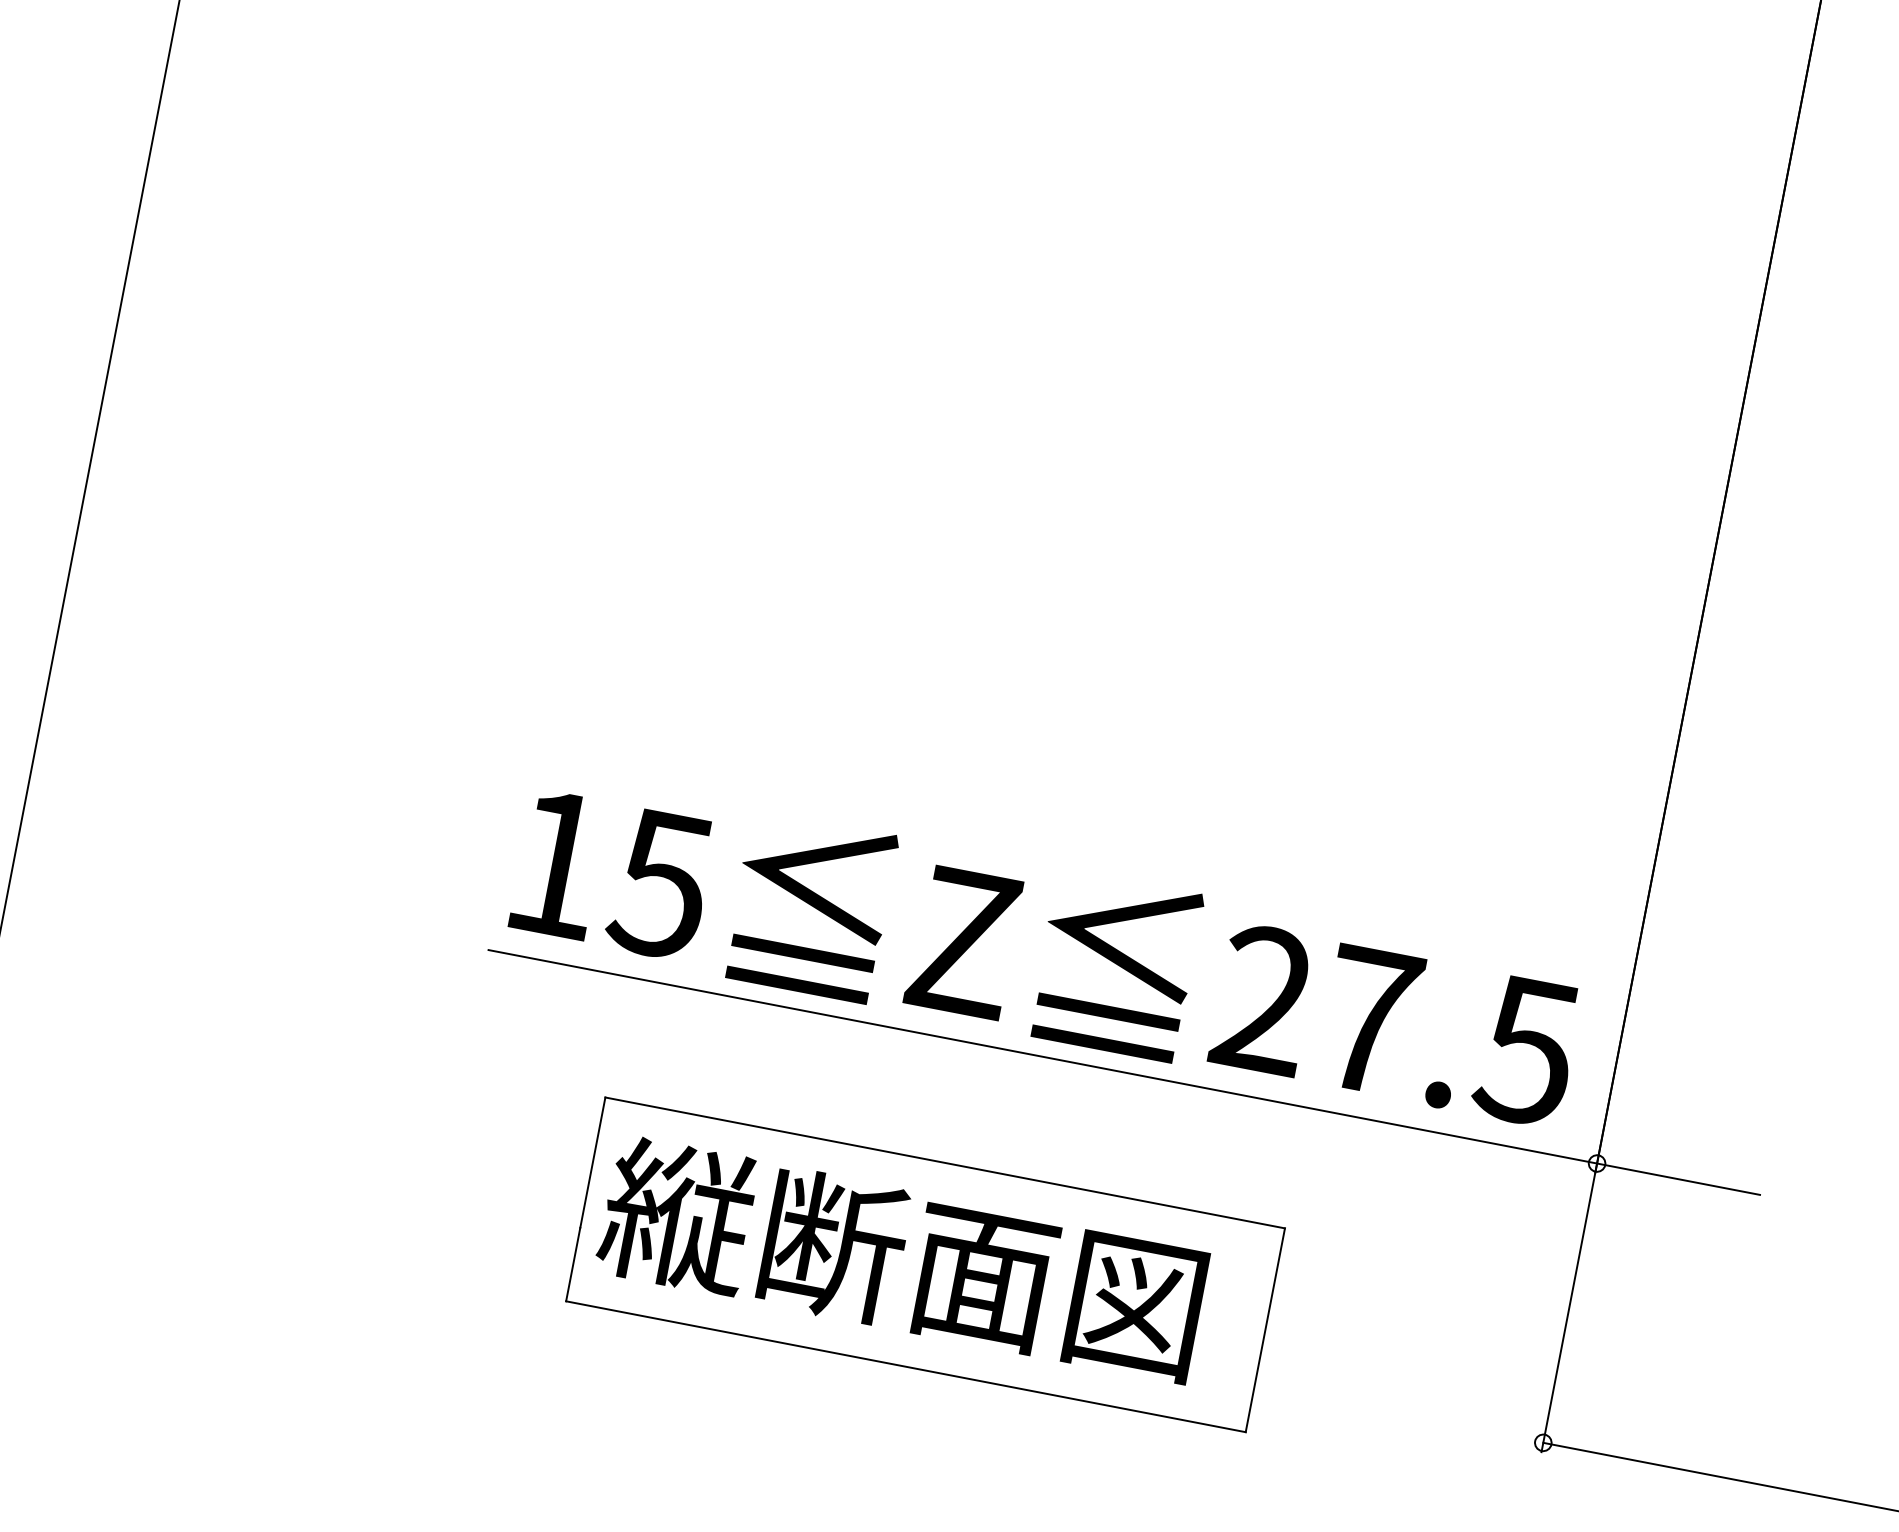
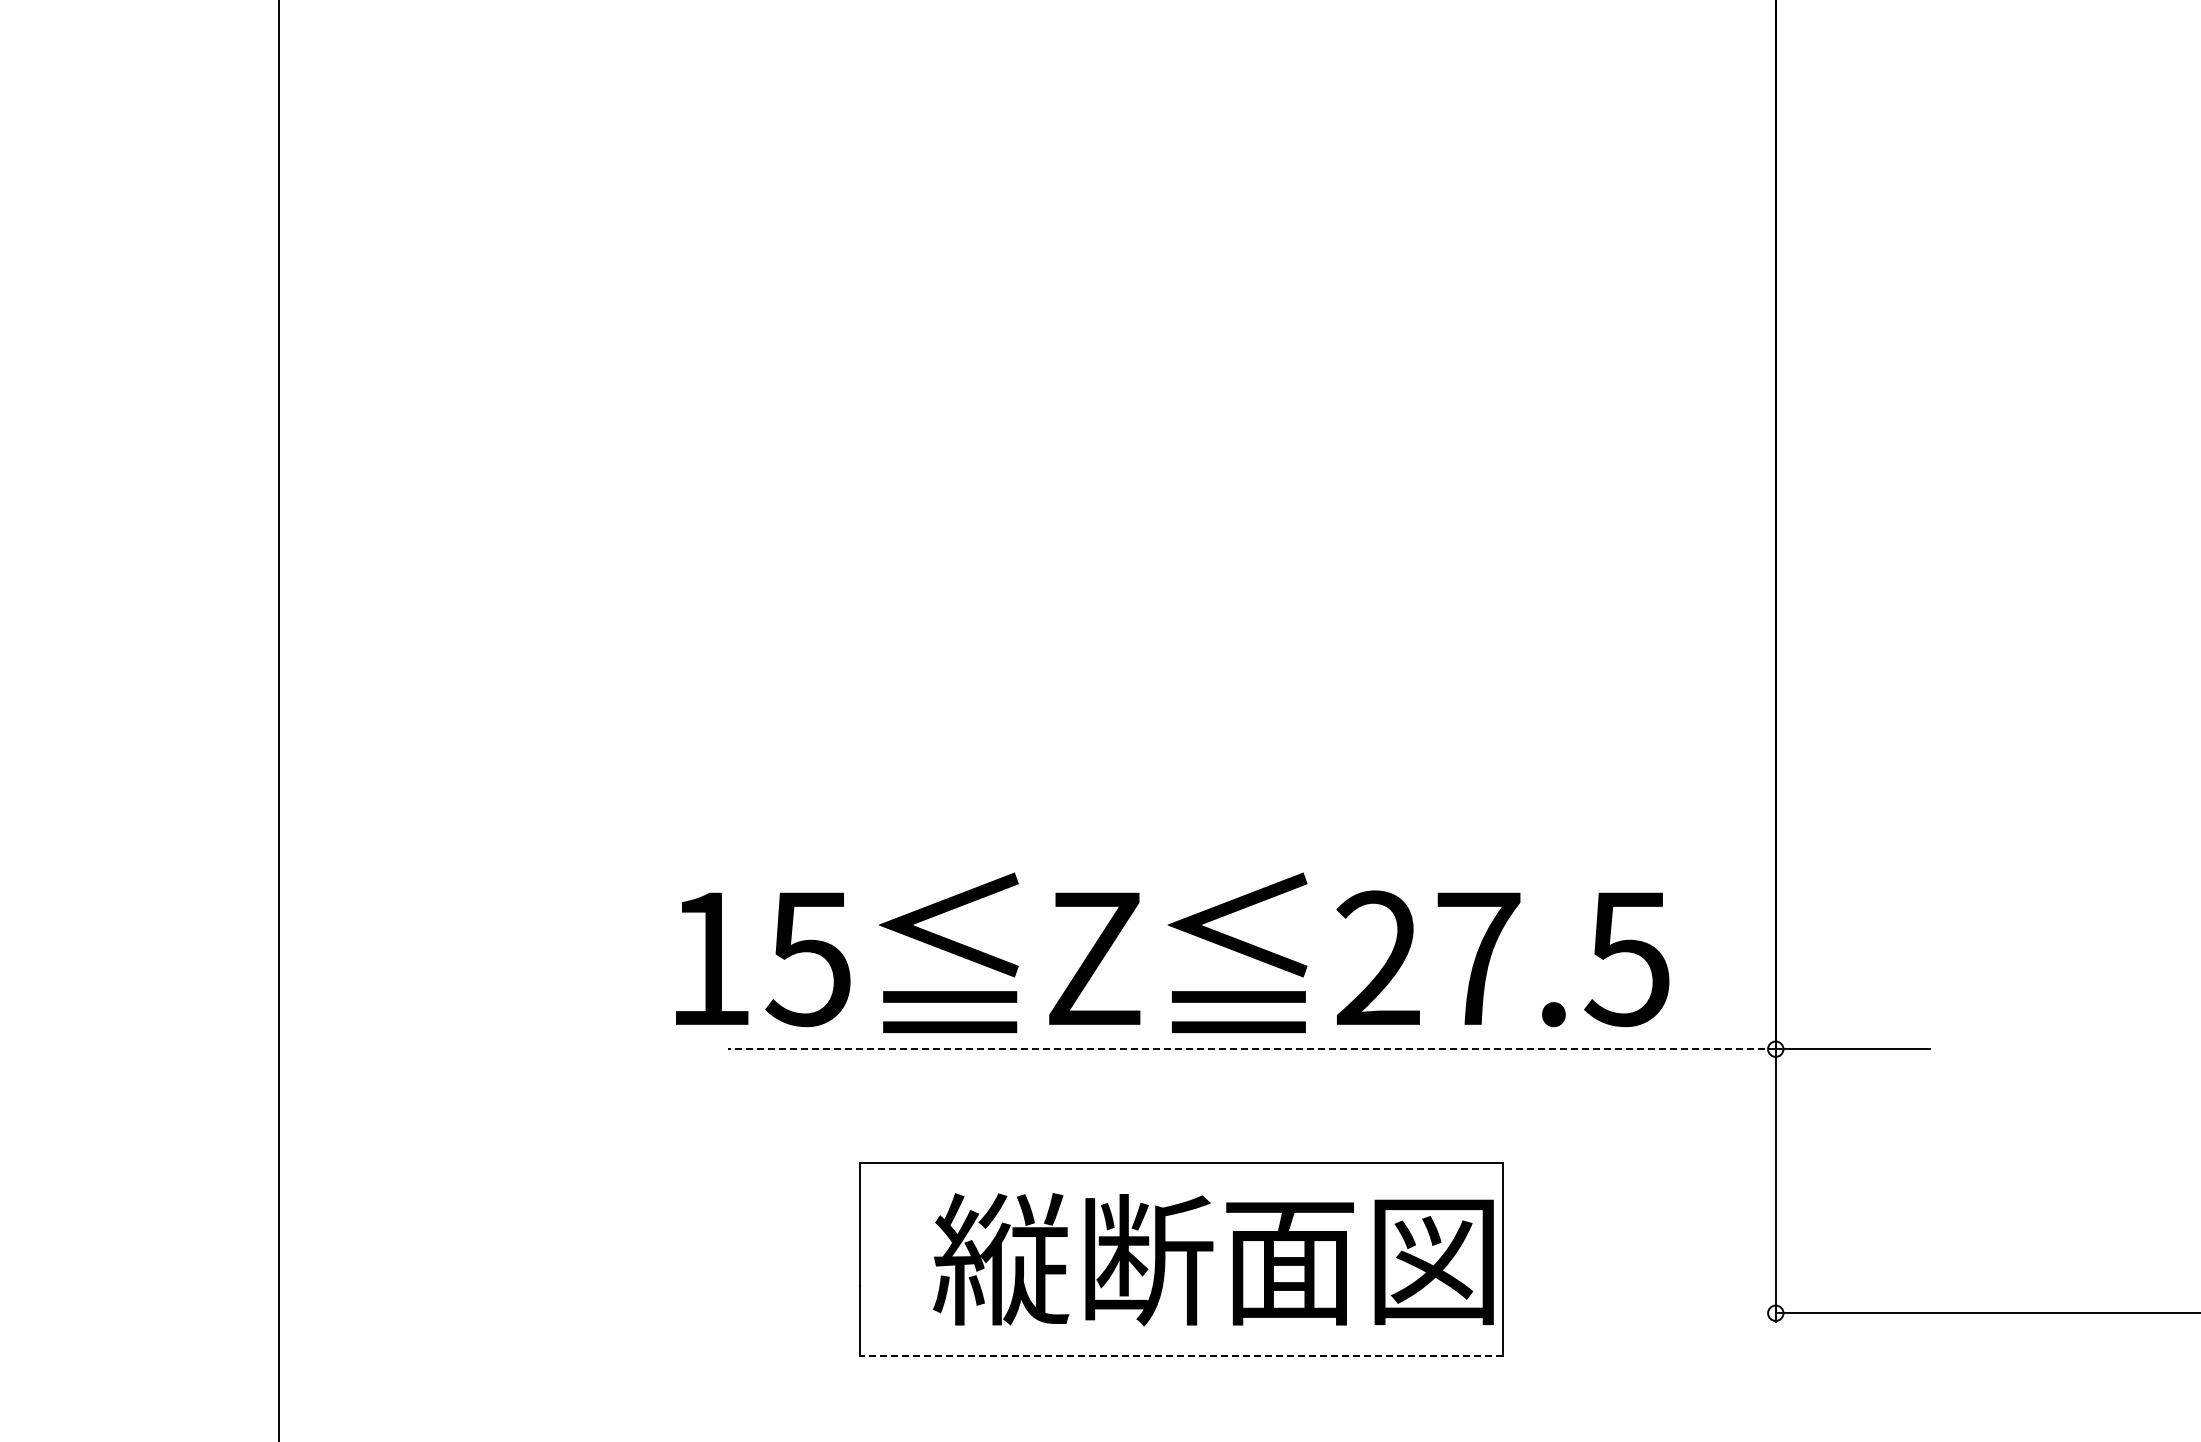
text: (1047, 951) -> (1172, 952), moved
line: (1042, 1057) -> (1251, 1049), solid -> dashed
text: (902, 1259) -> (1213, 1259), moved
line: (905, 1366) -> (1180, 1355), solid -> dashed

